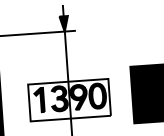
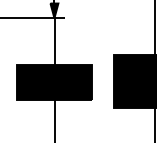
fill: (69, 100) -> (54, 82), added

